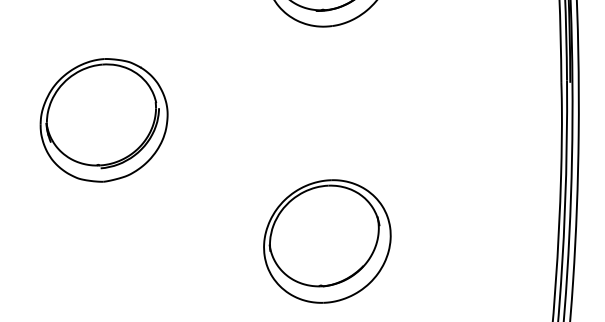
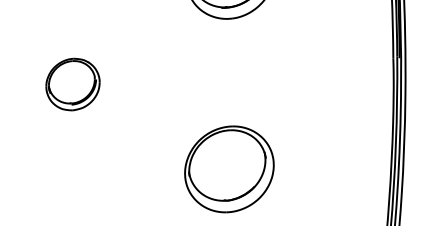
part: (103, 120) -> (72, 84), size x0.6

